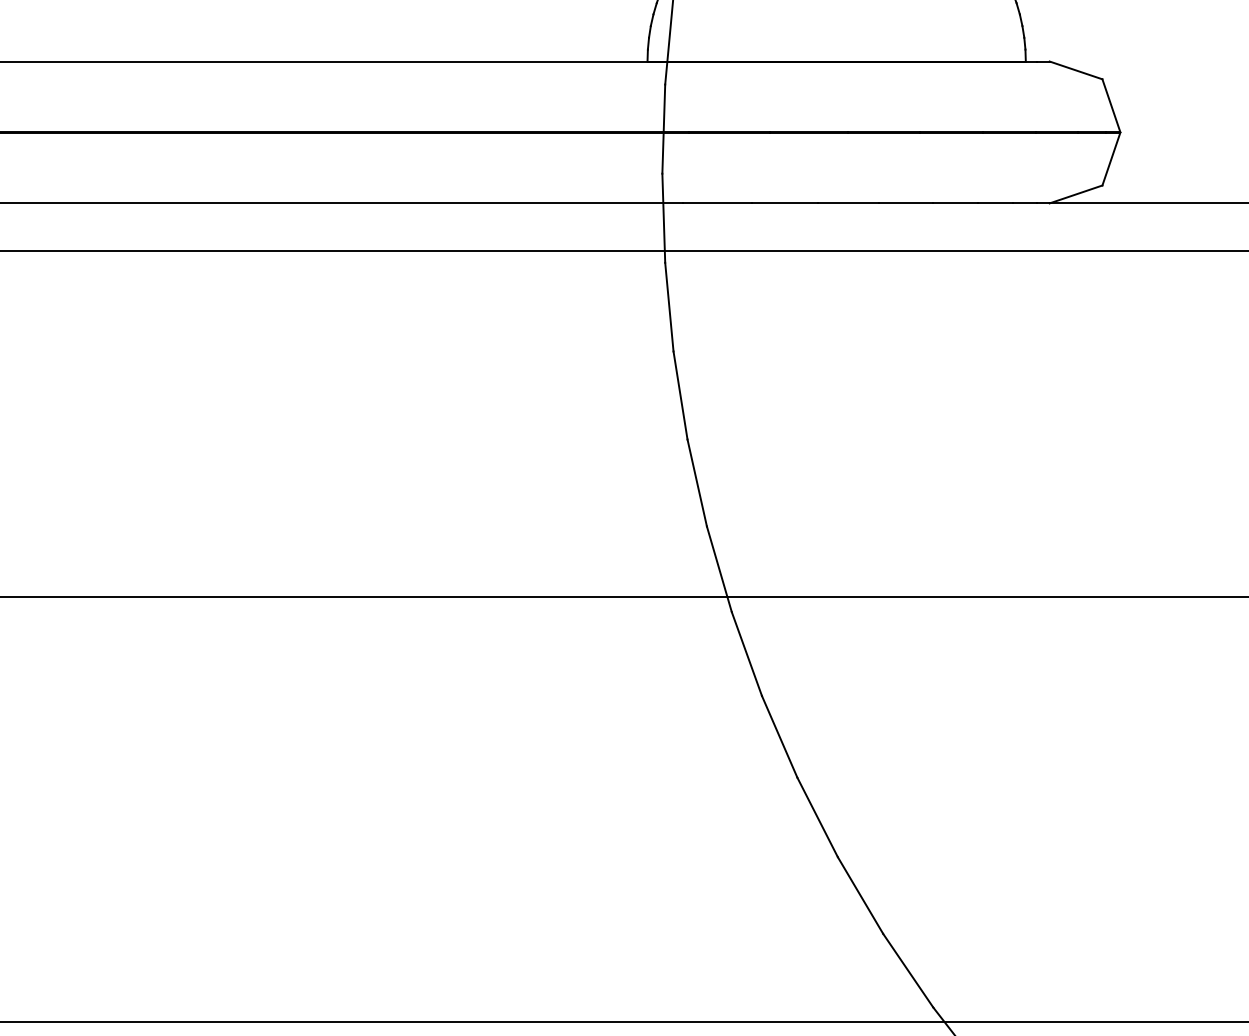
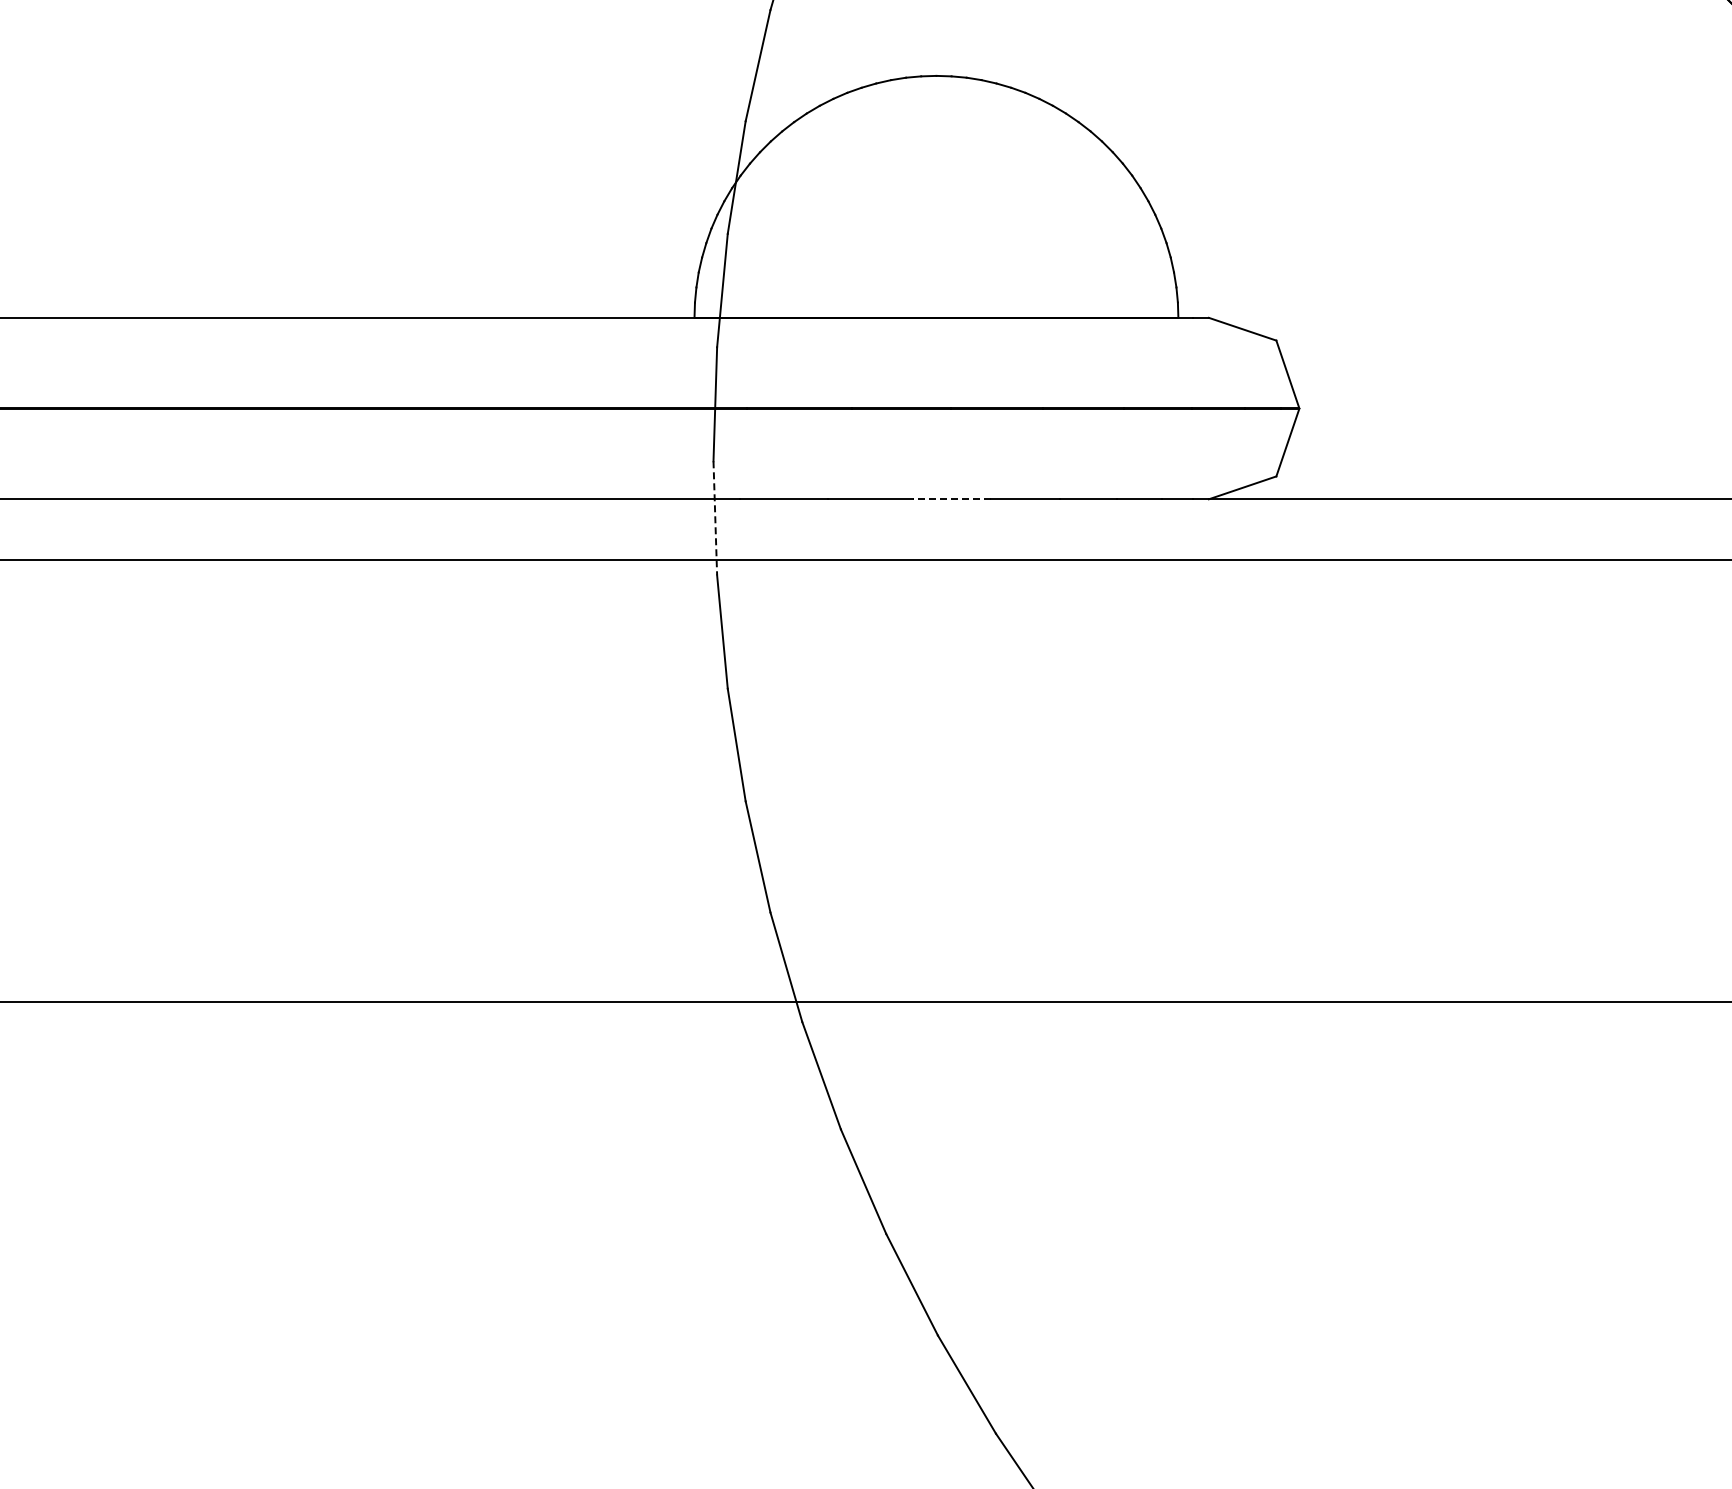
line: (848, 203) -> (951, 499), solid -> dashed
line: (663, 218) -> (715, 518), solid -> dashed

